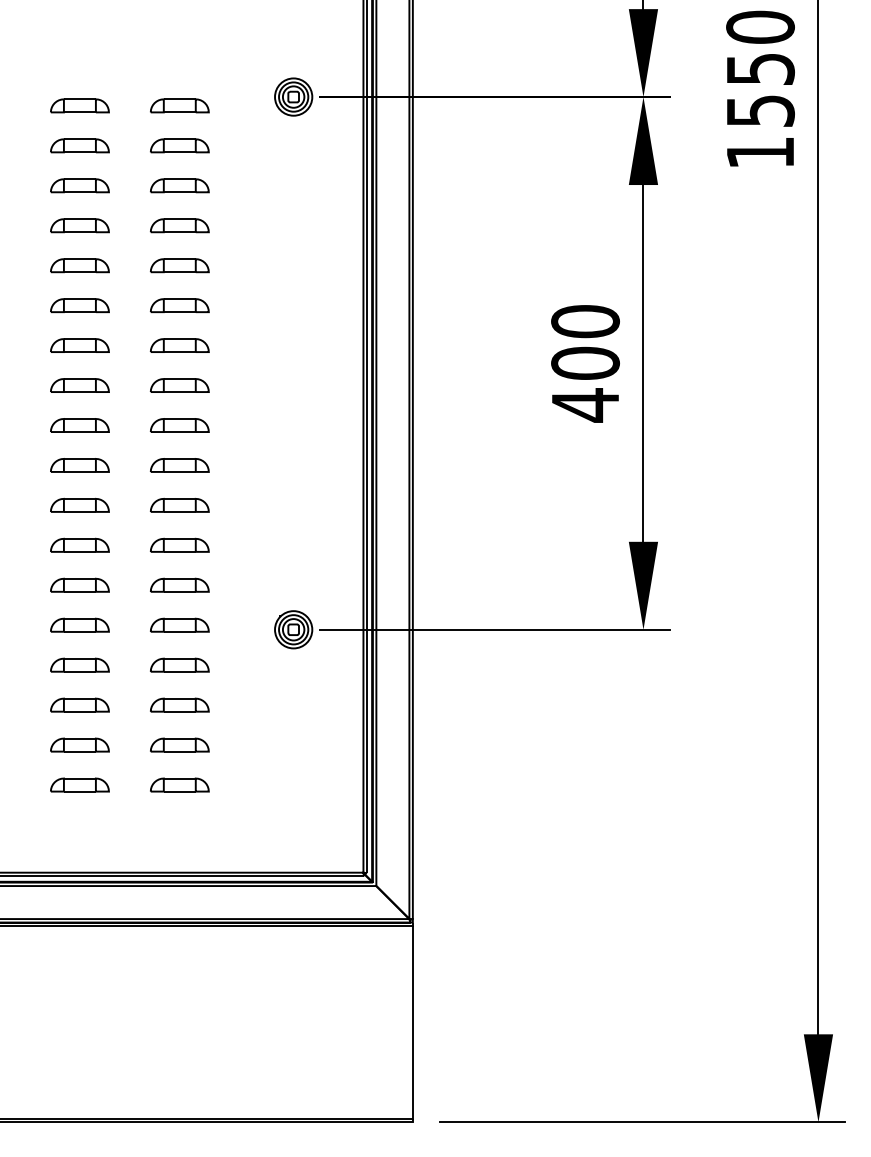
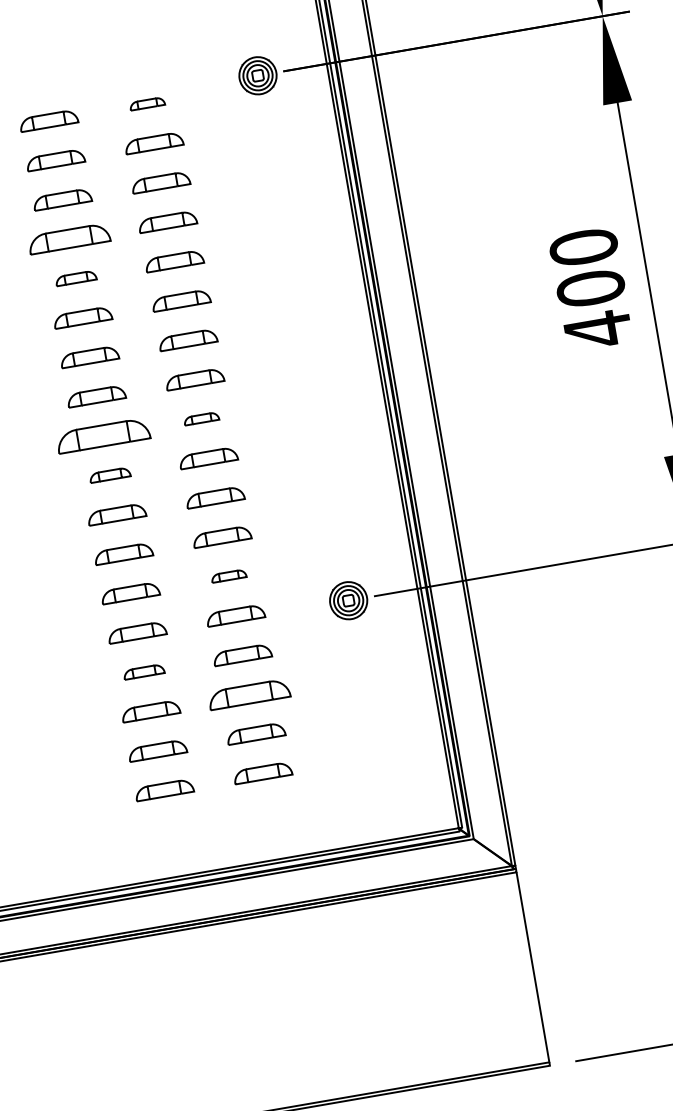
part: (179, 105) -> (146, 103), size x0.6
part: (79, 225) -> (68, 238), size x1.4
part: (79, 265) -> (75, 278), size x0.7
part: (79, 425) -> (102, 435), size x1.6
part: (179, 425) -> (201, 418), size x0.6
part: (79, 465) -> (109, 475), size x0.7
part: (179, 584) -> (228, 575), size x0.6
part: (79, 664) -> (143, 671), size x0.7
part: (179, 704) -> (248, 693), size x1.4

